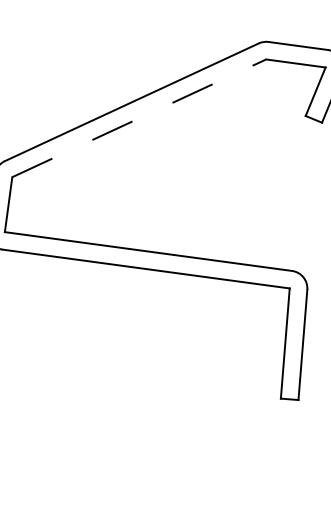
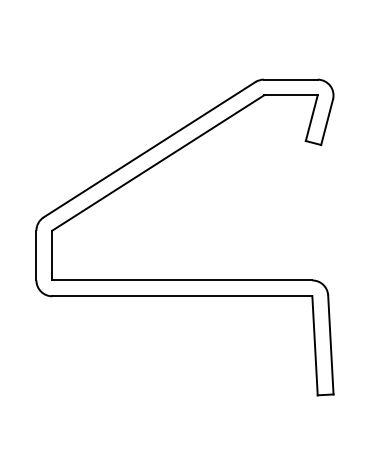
line: (139, 118) -> (158, 163), dashed -> solid

